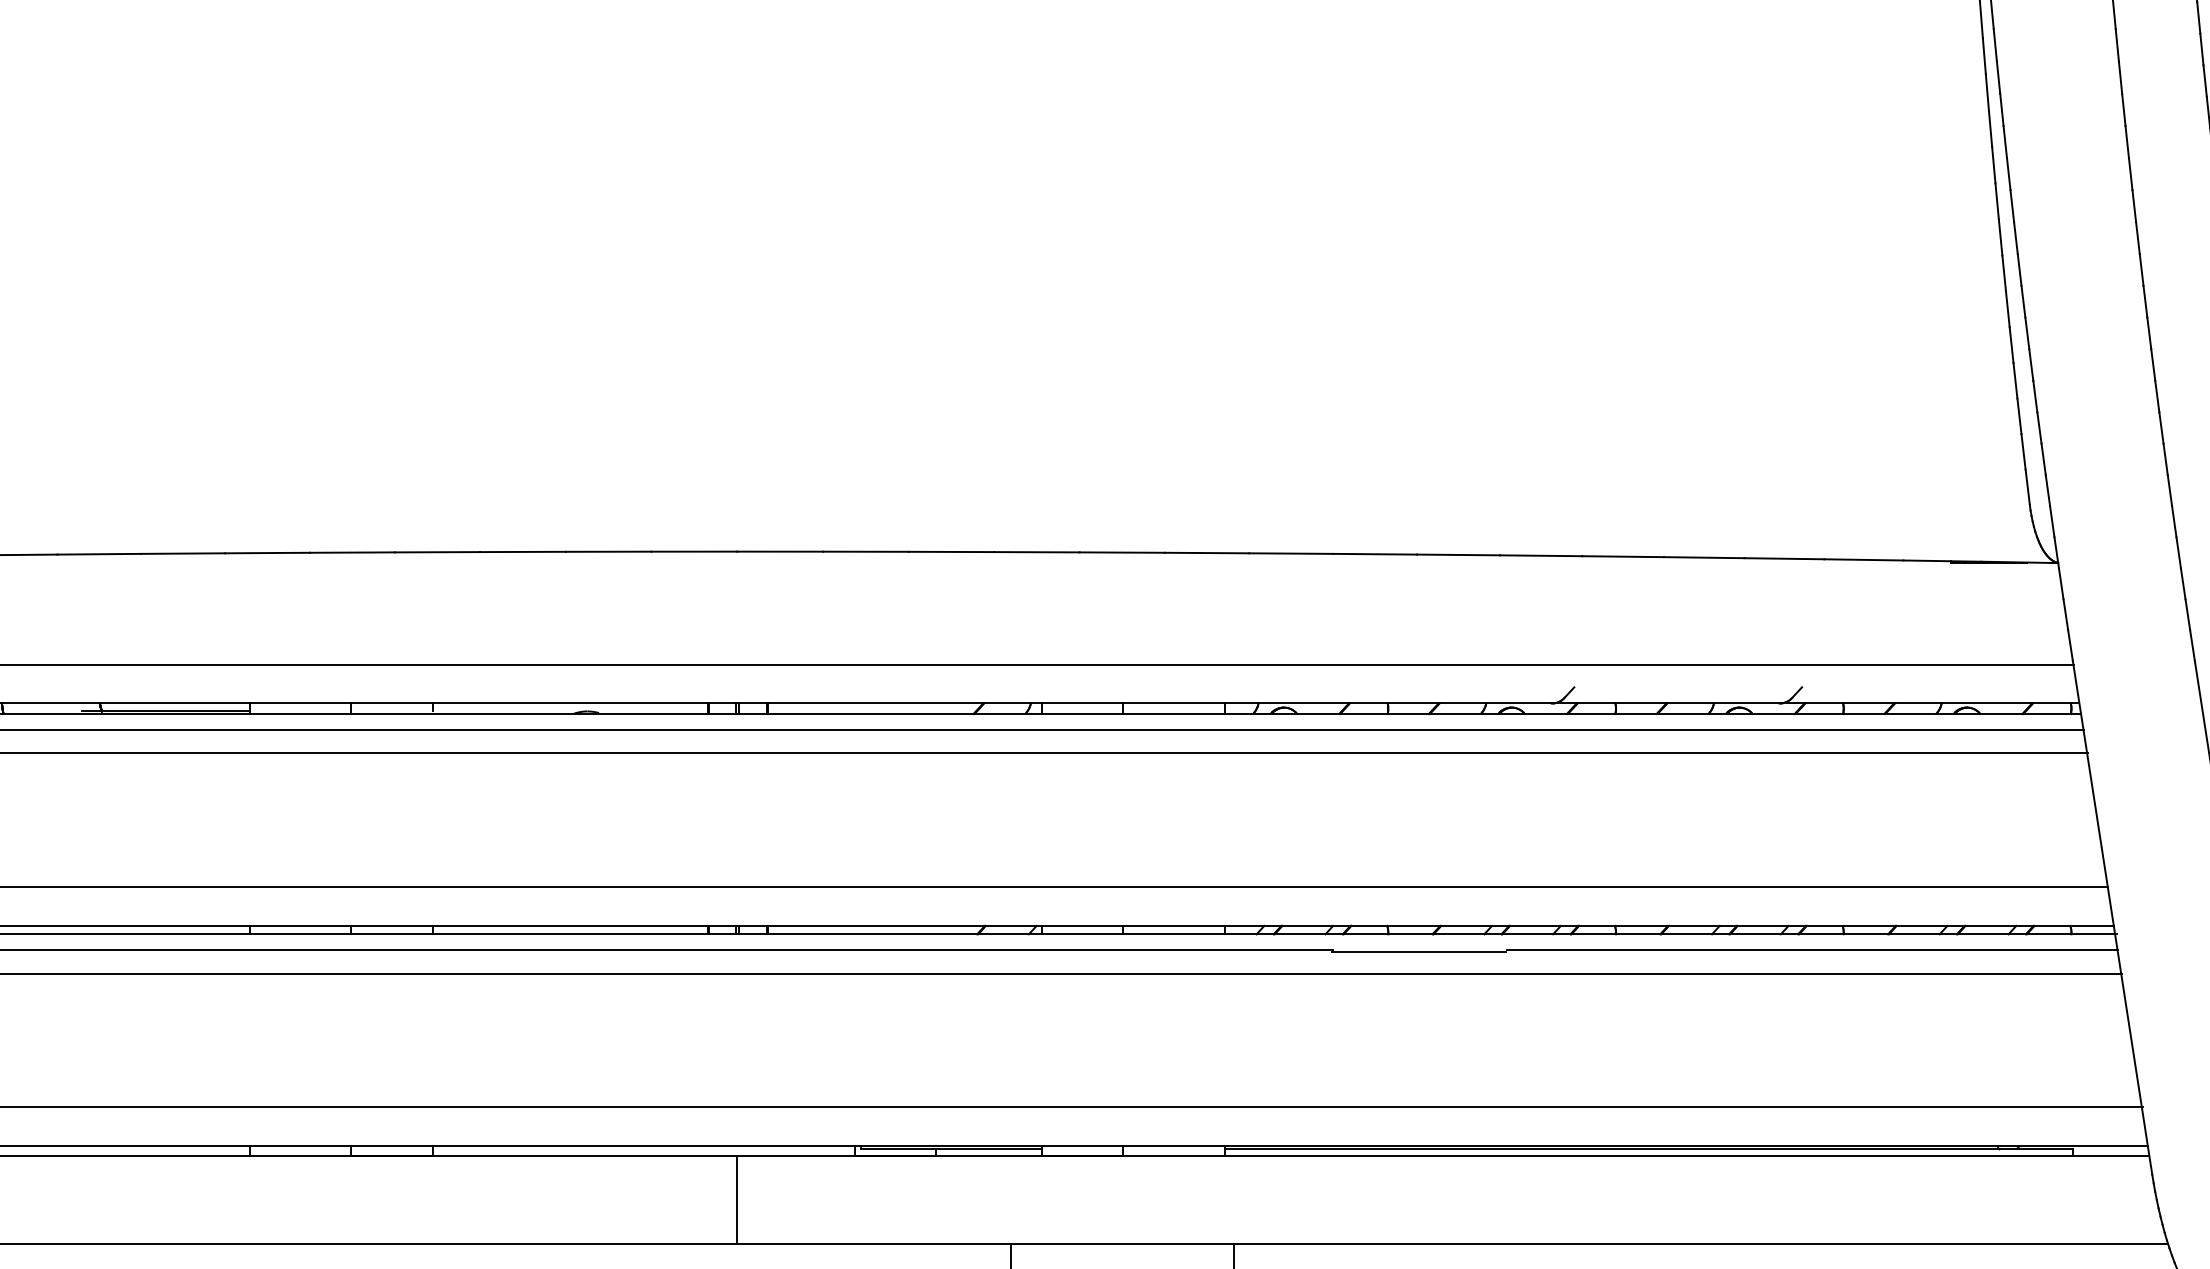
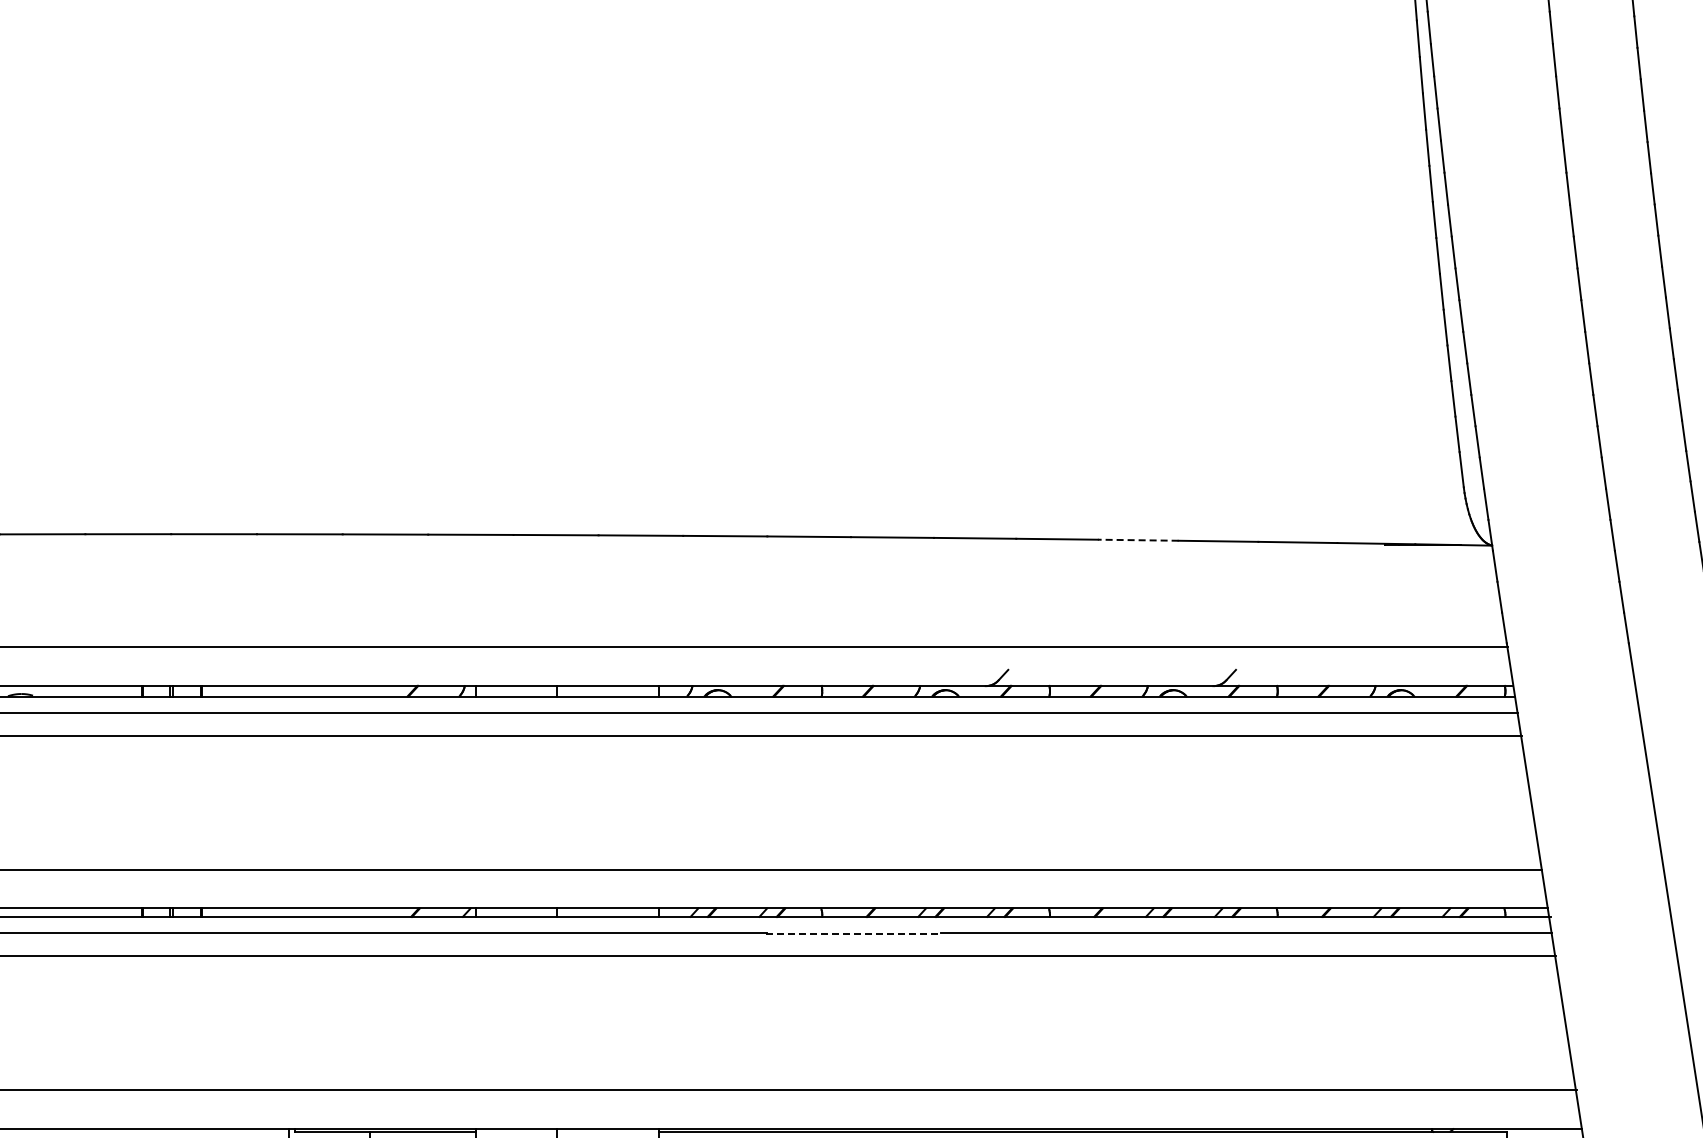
line: (1703, 557) -> (1137, 540), solid -> dashed
line: (1419, 951) -> (853, 934), solid -> dashed

